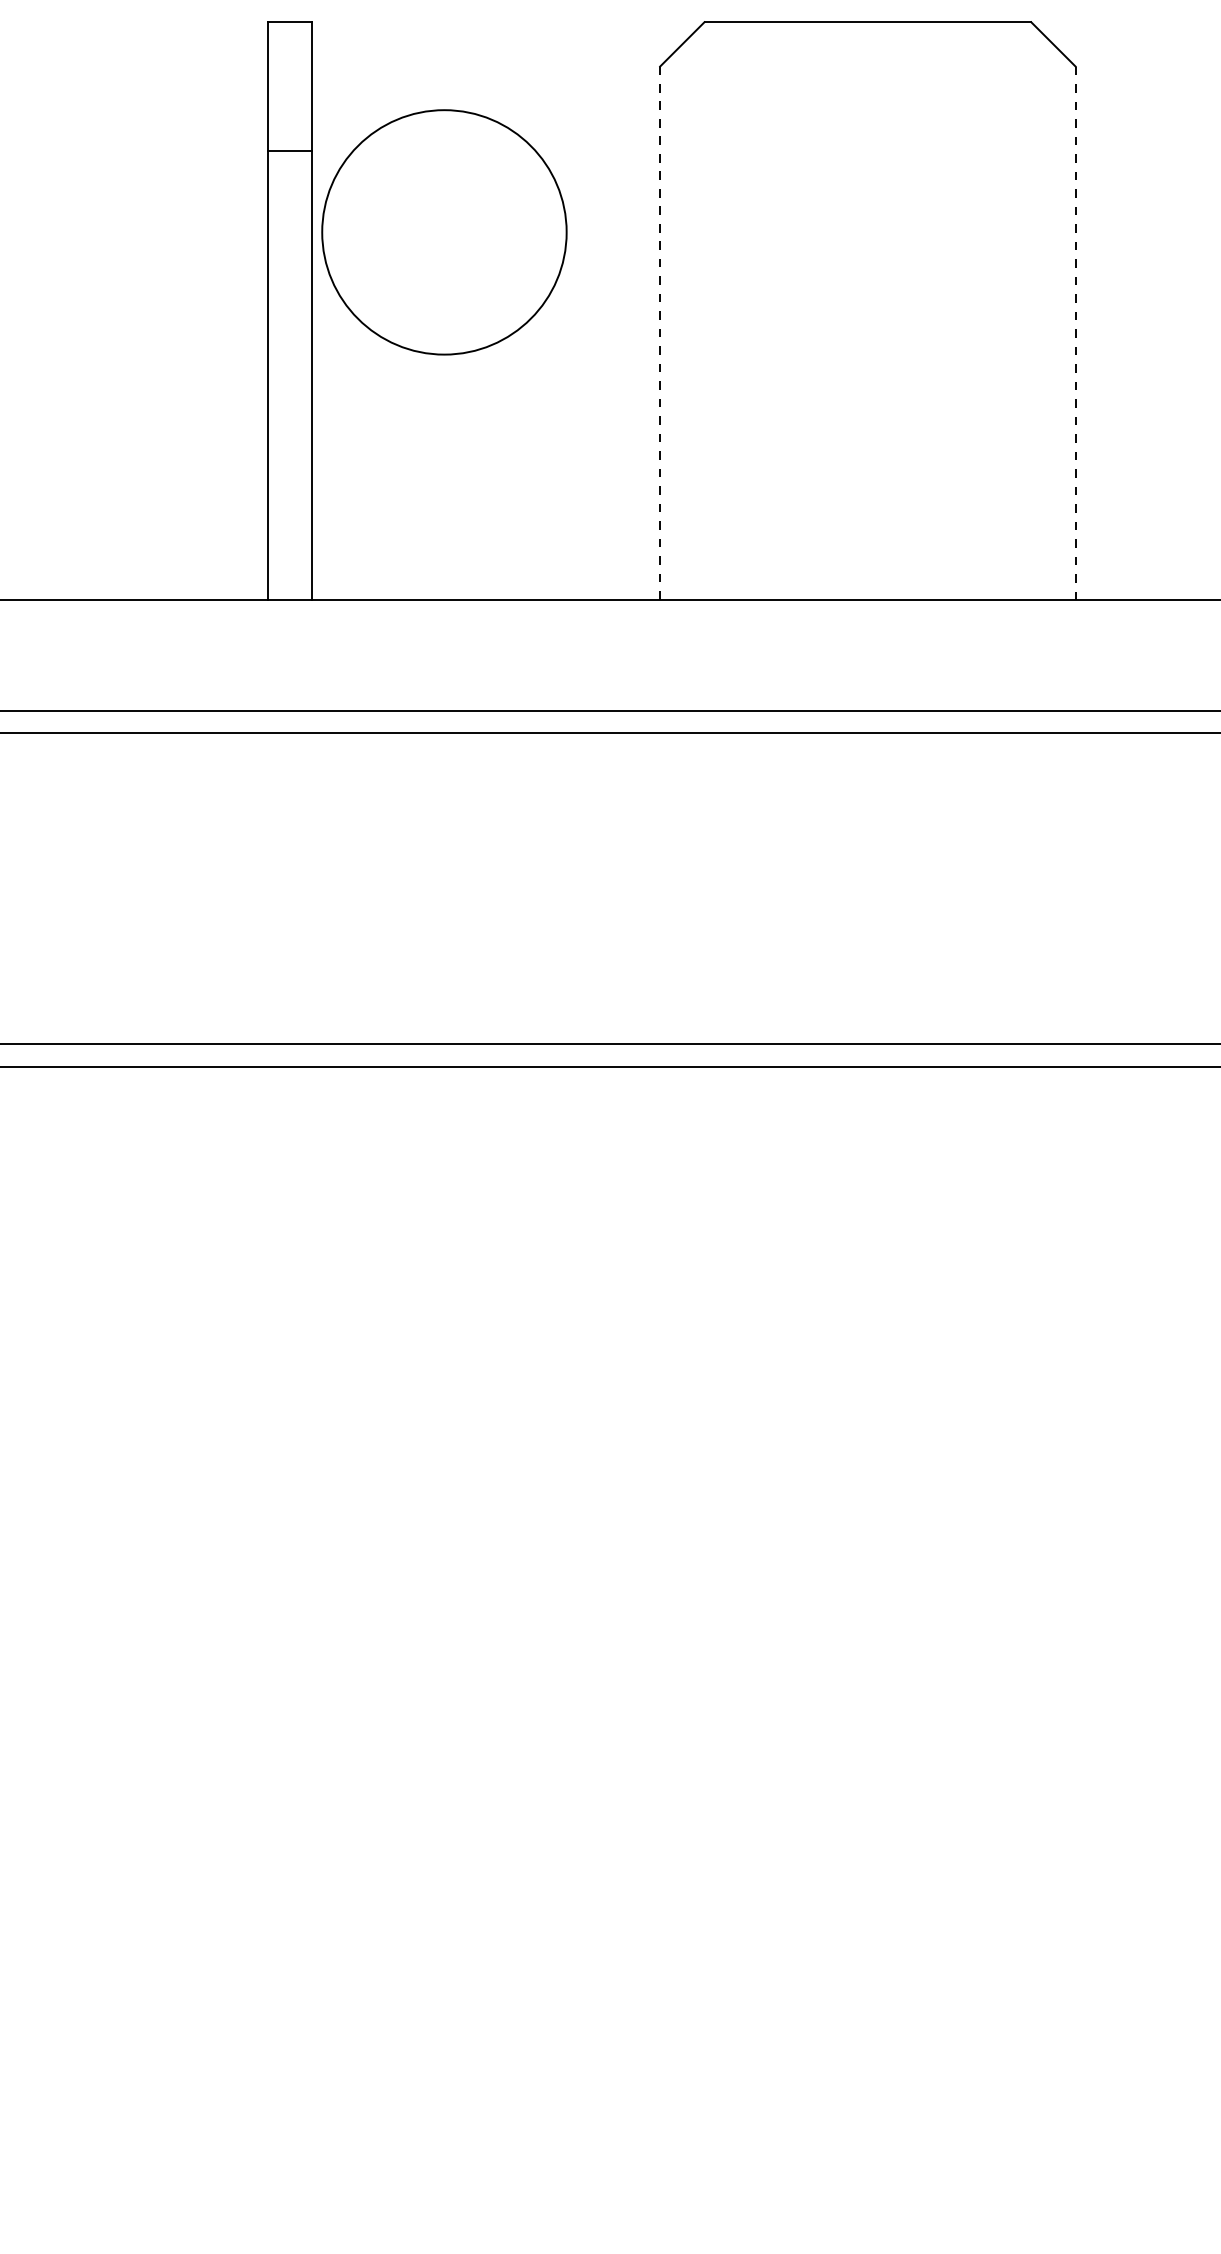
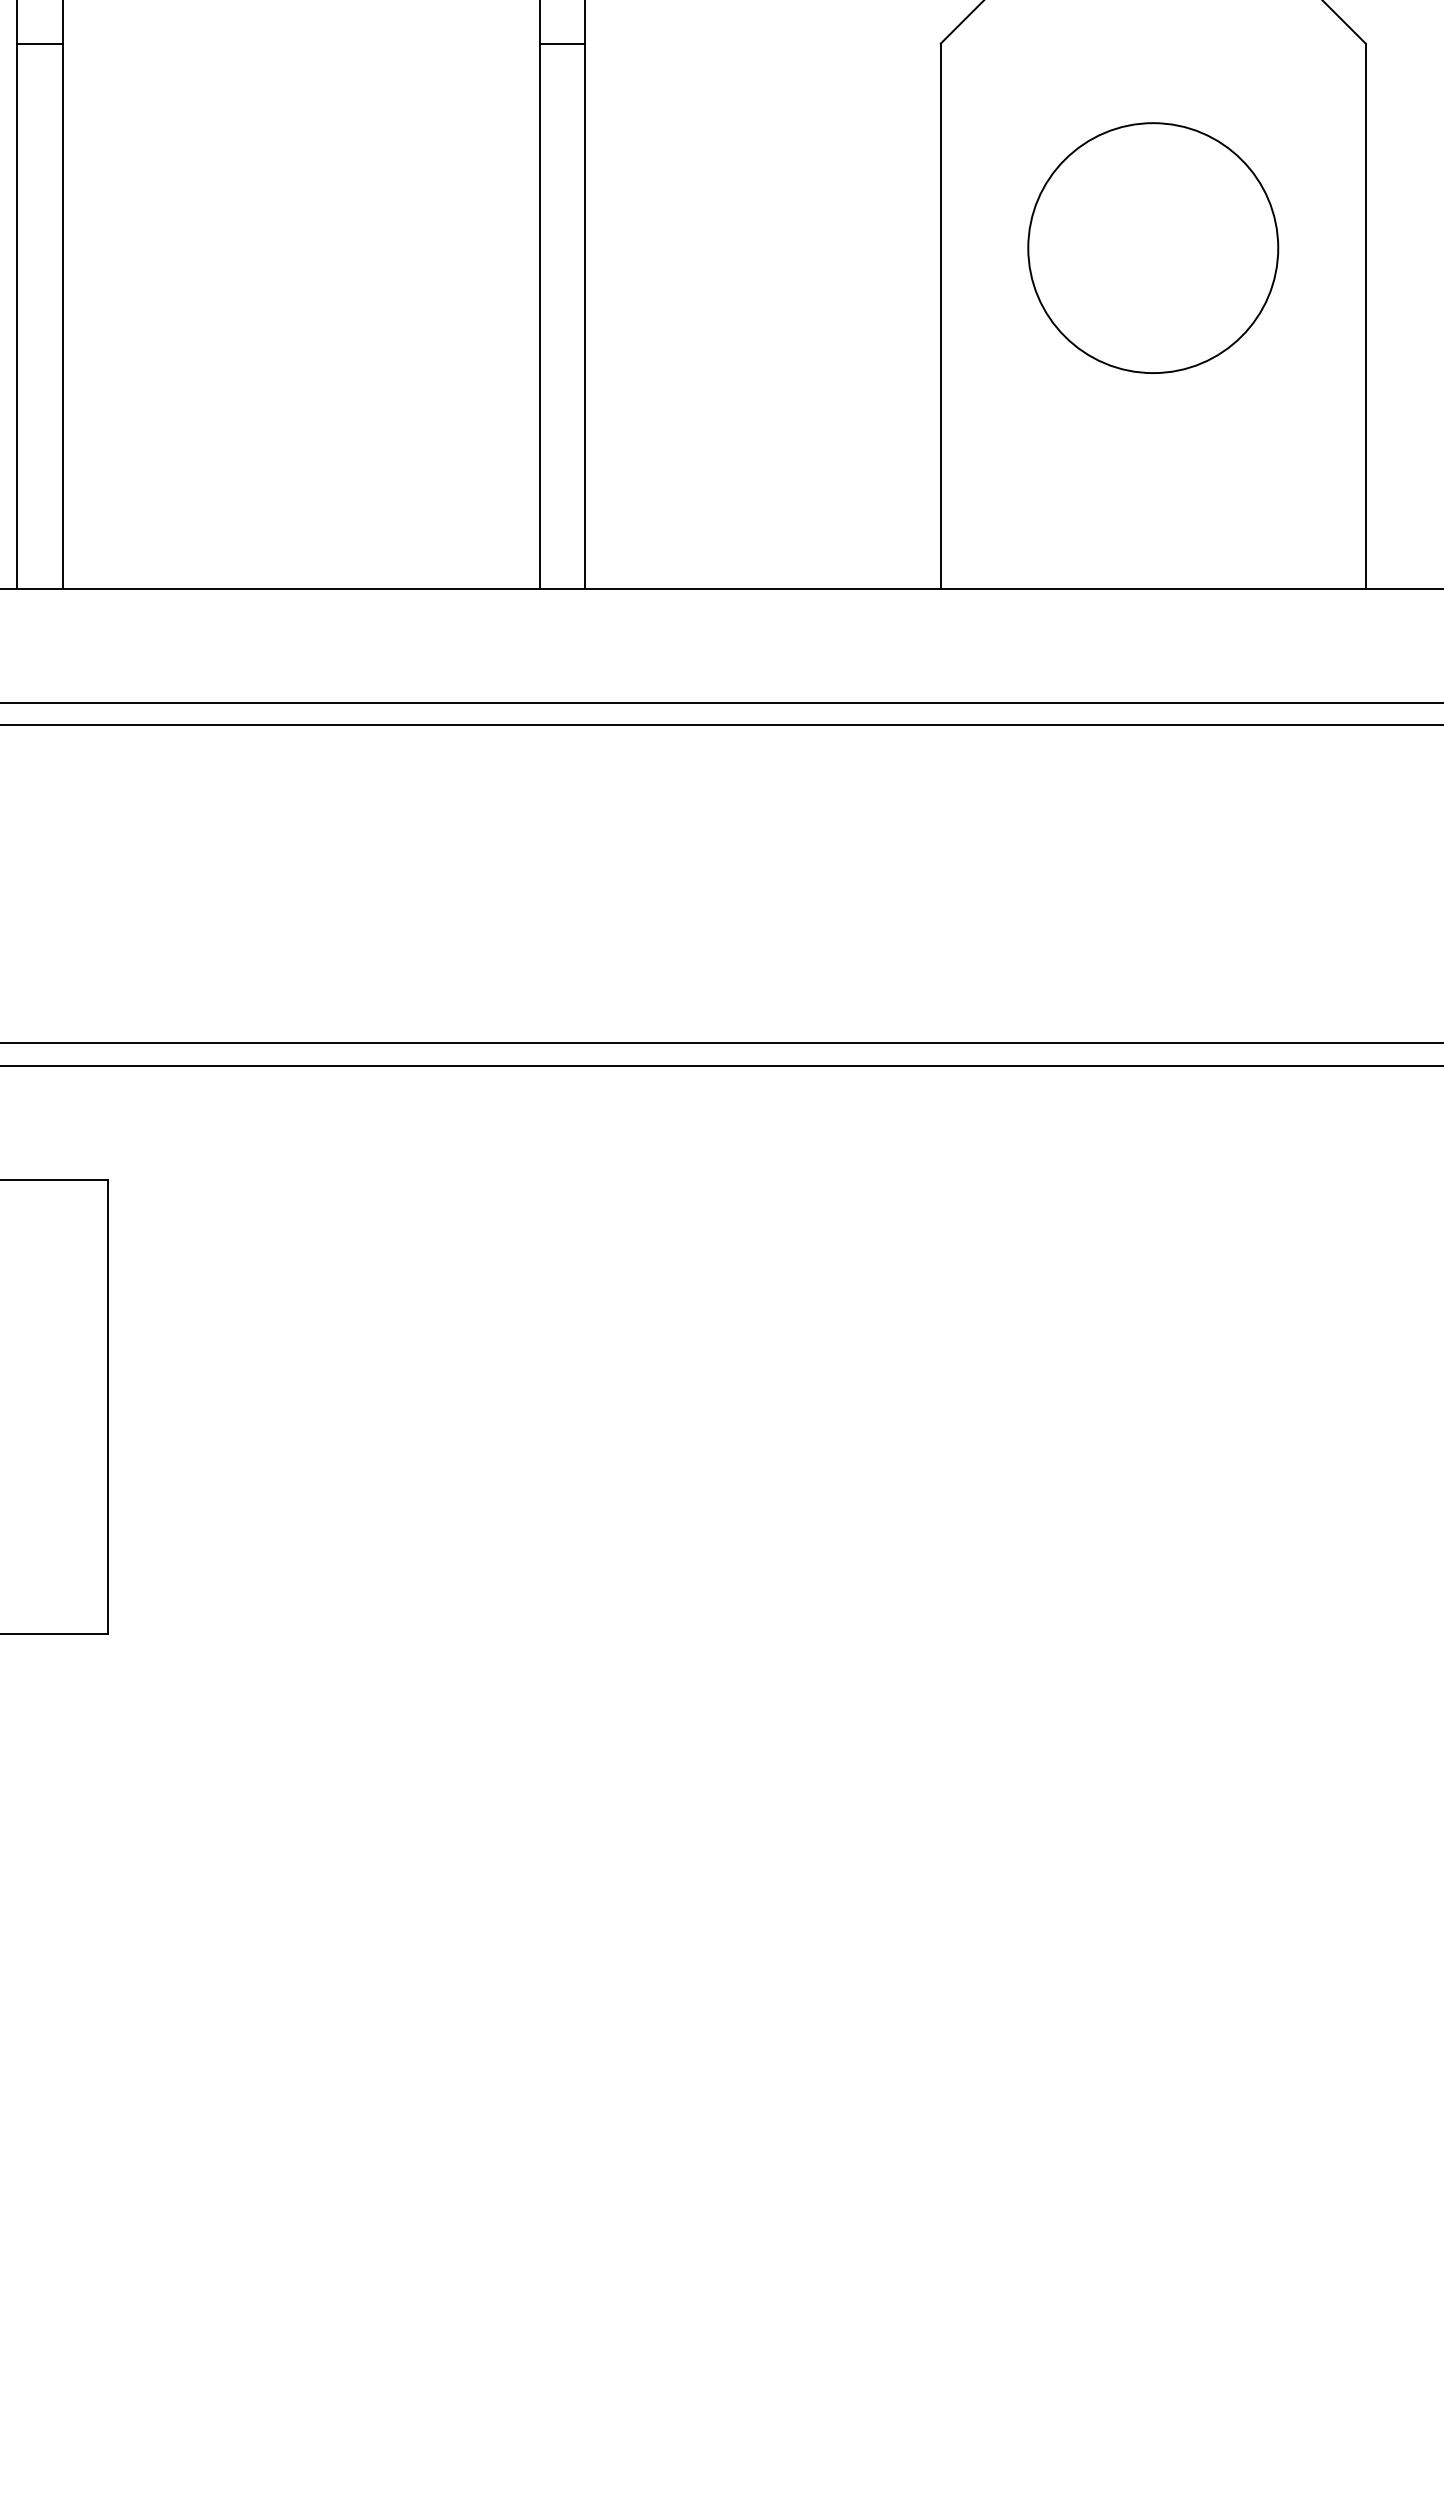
line: (290, 150) -> (562, 43), moved
circle: (444, 231) -> (1153, 247), moved
line: (659, 333) -> (940, 316), dashed -> solid
line: (1075, 333) -> (1365, 316), dashed -> solid

